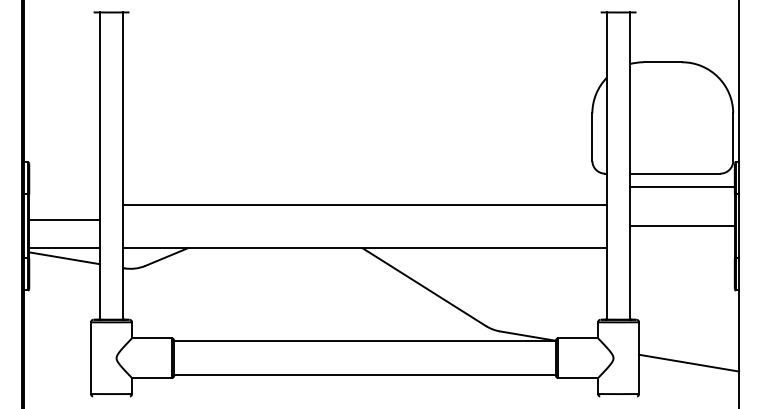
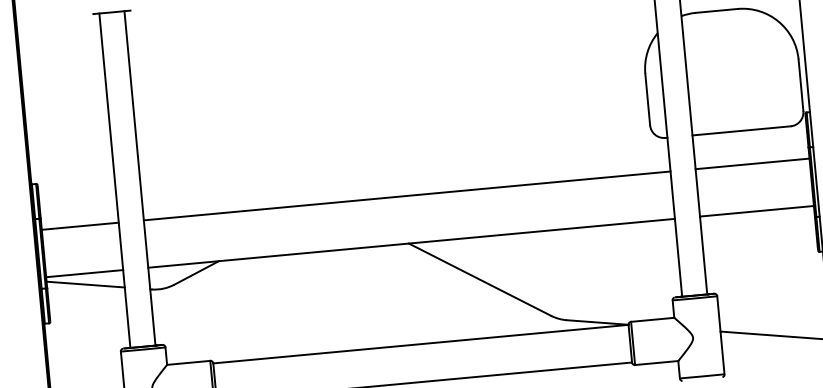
line: (682, 186) -> (752, 163), moved
line: (64, 219) -> (80, 226), moved
line: (682, 226) -> (757, 211), moved

